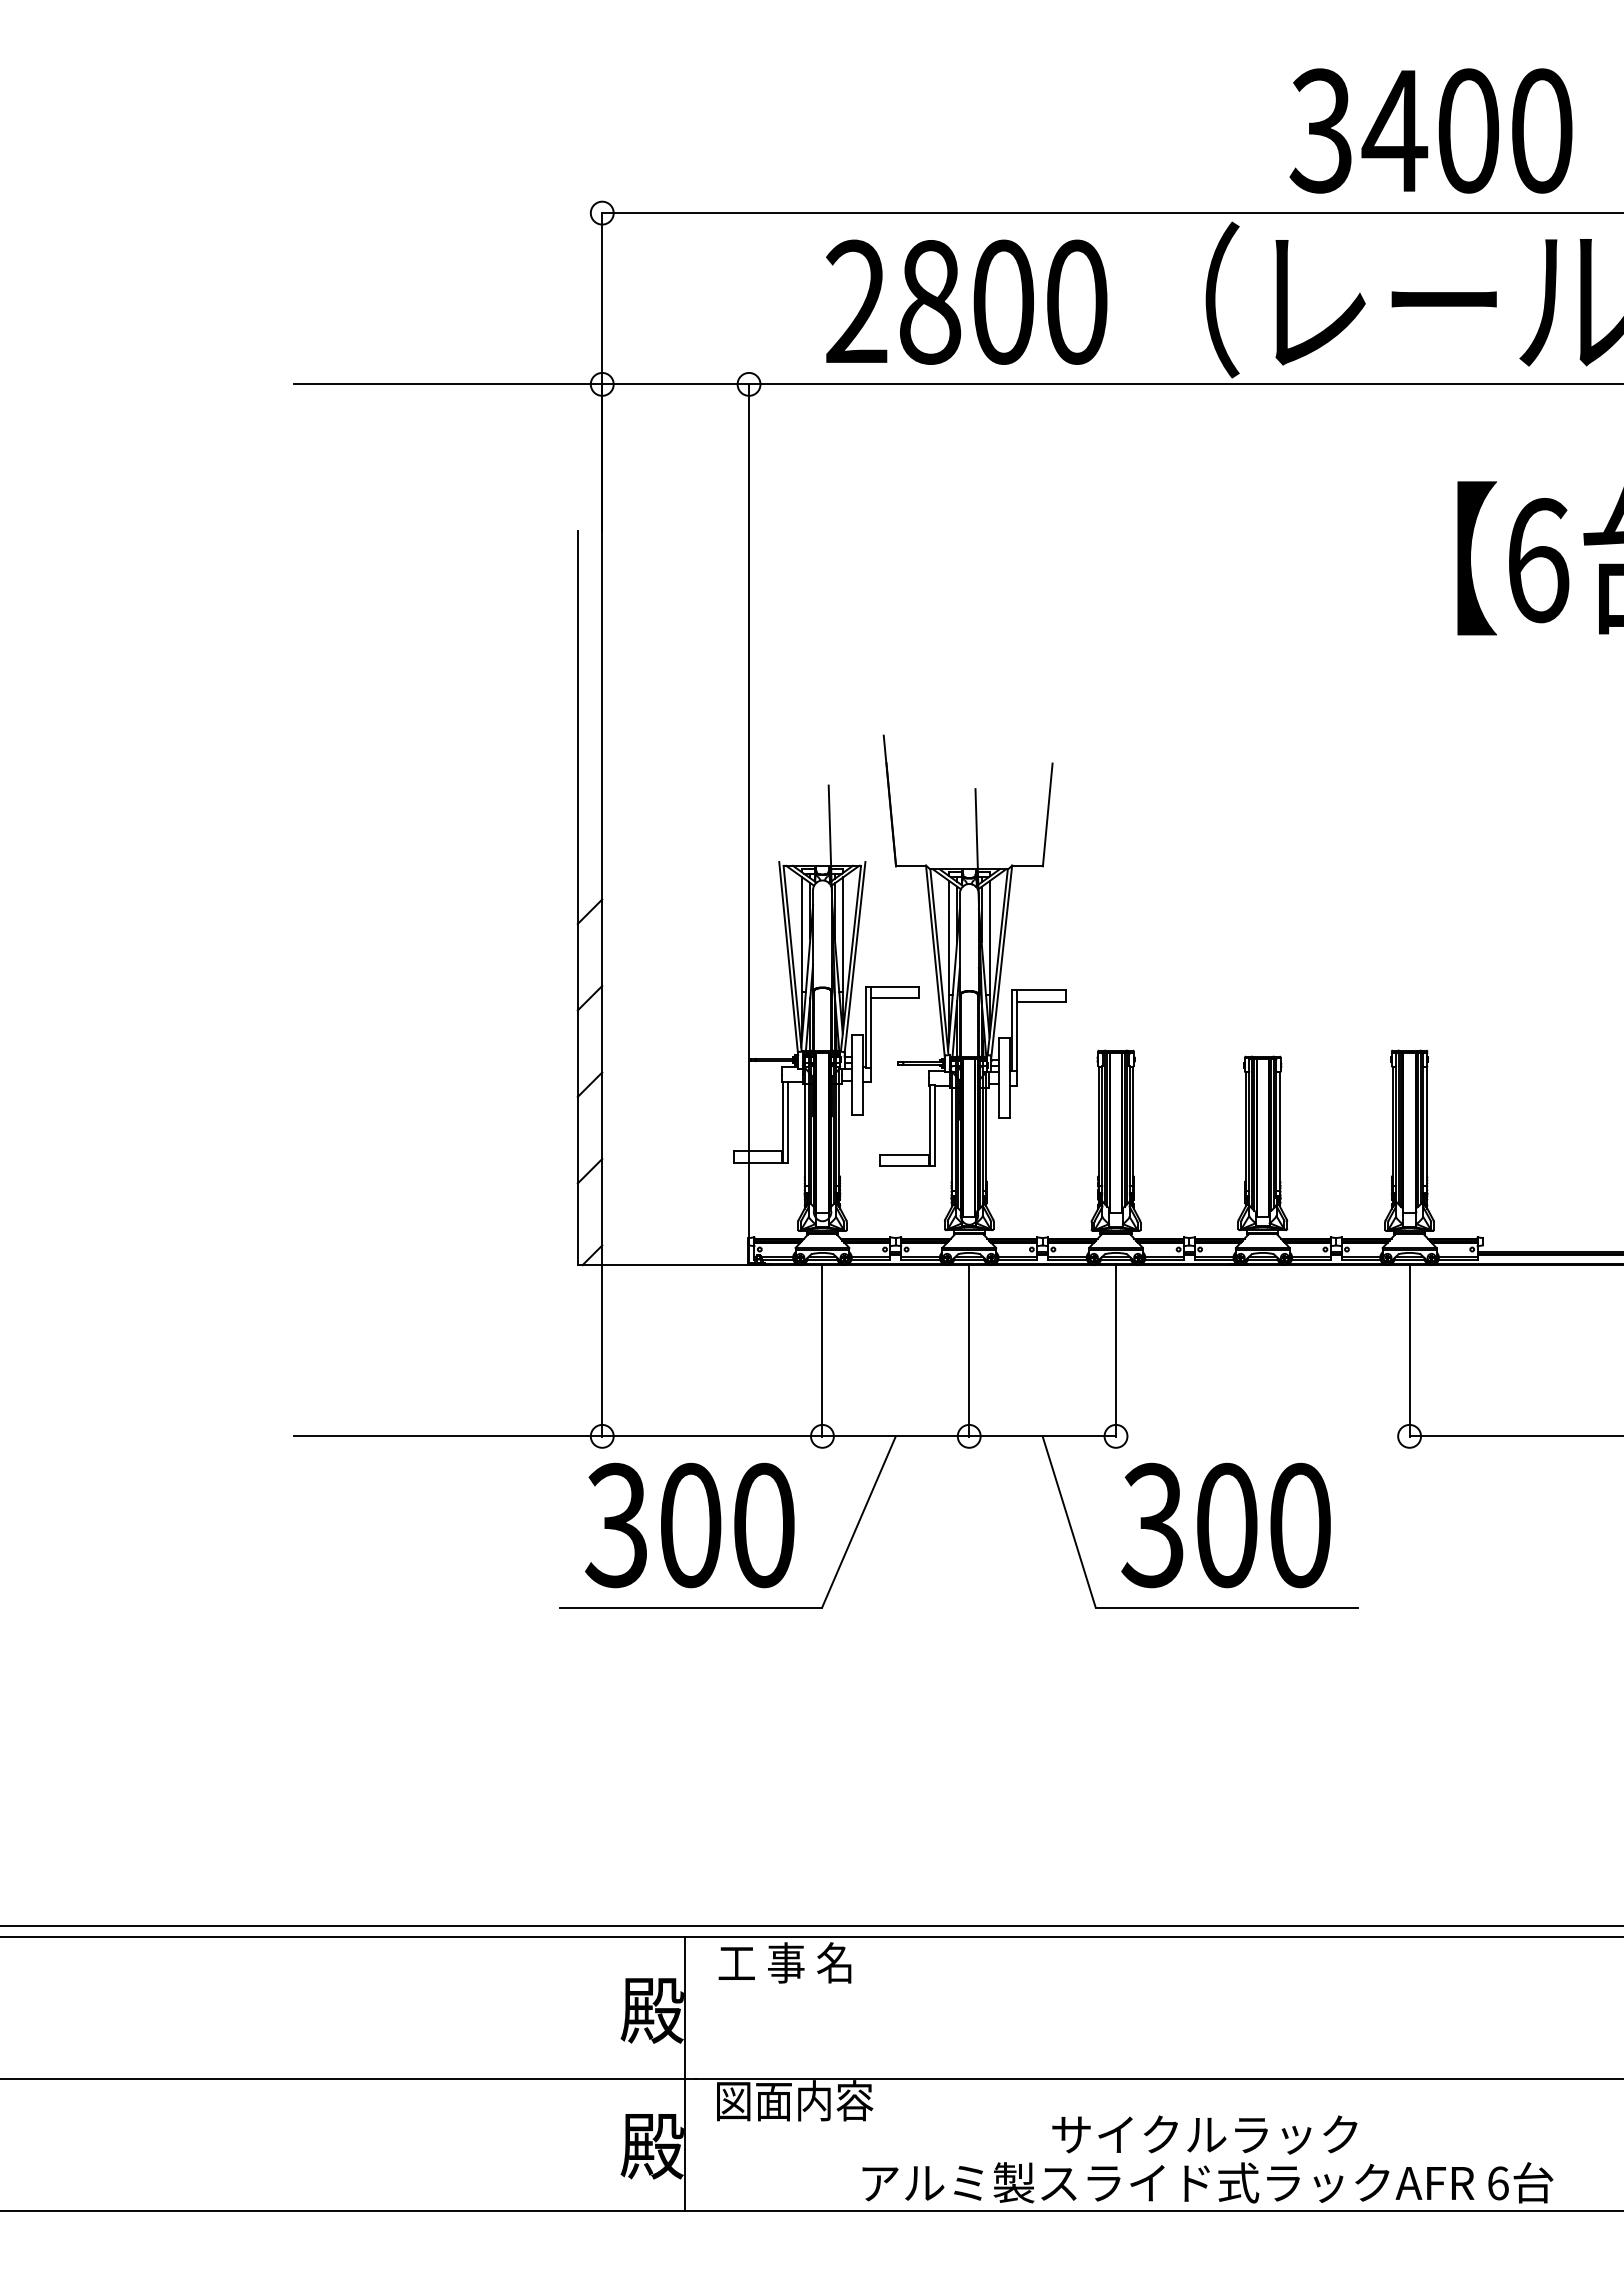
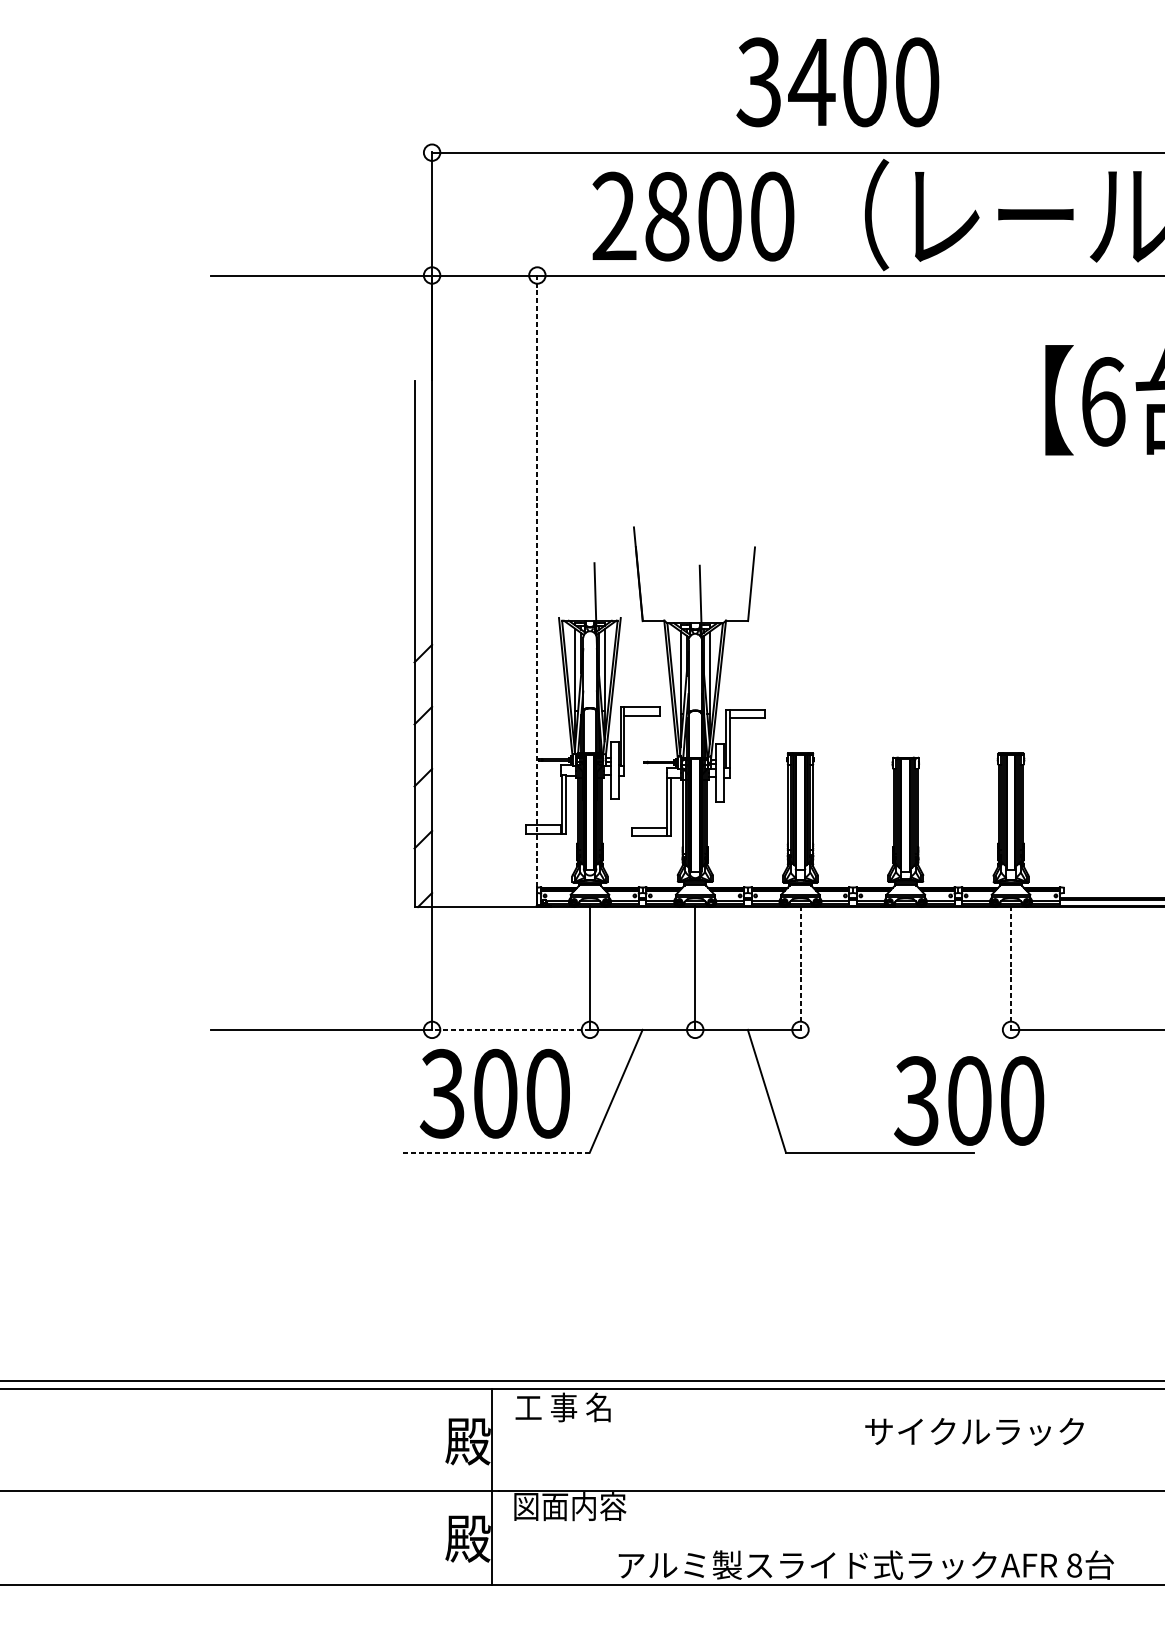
text: (1430, 130) -> (837, 81), moved
line: (749, 810) -> (537, 581), solid -> dashed
line: (1116, 1351) -> (800, 969), solid -> dashed
line: (1409, 1351) -> (1010, 969), solid -> dashed
line: (711, 1436) -> (510, 1029), solid -> dashed
text: (1225, 1525) -> (968, 1100), moved
line: (690, 1607) -> (495, 1152), solid -> dashed
text: (1204, 2134) -> (974, 1431), moved
text: (1498, 2183) -> (1074, 1565), 6 -> 8

